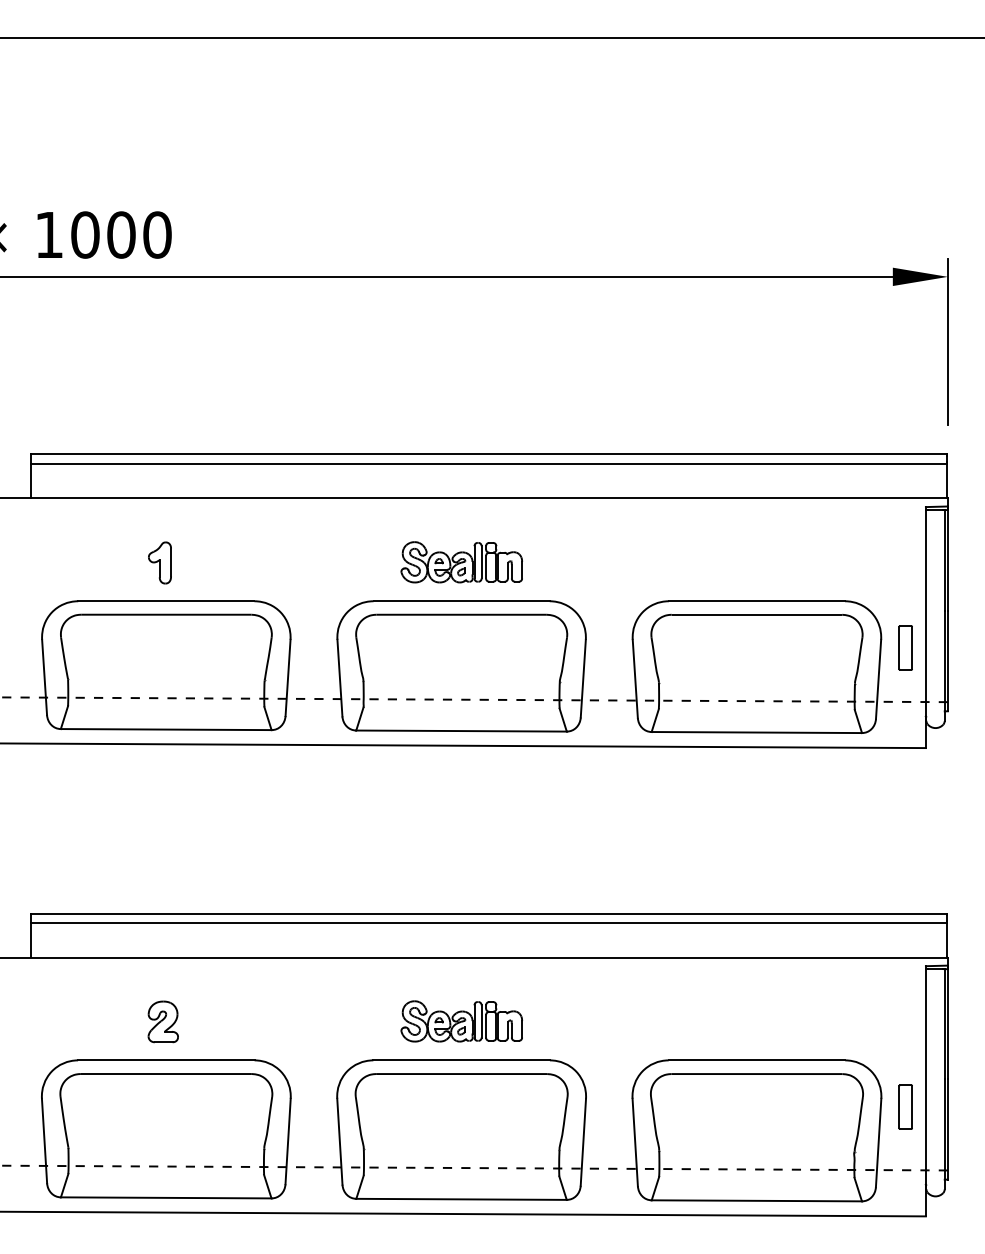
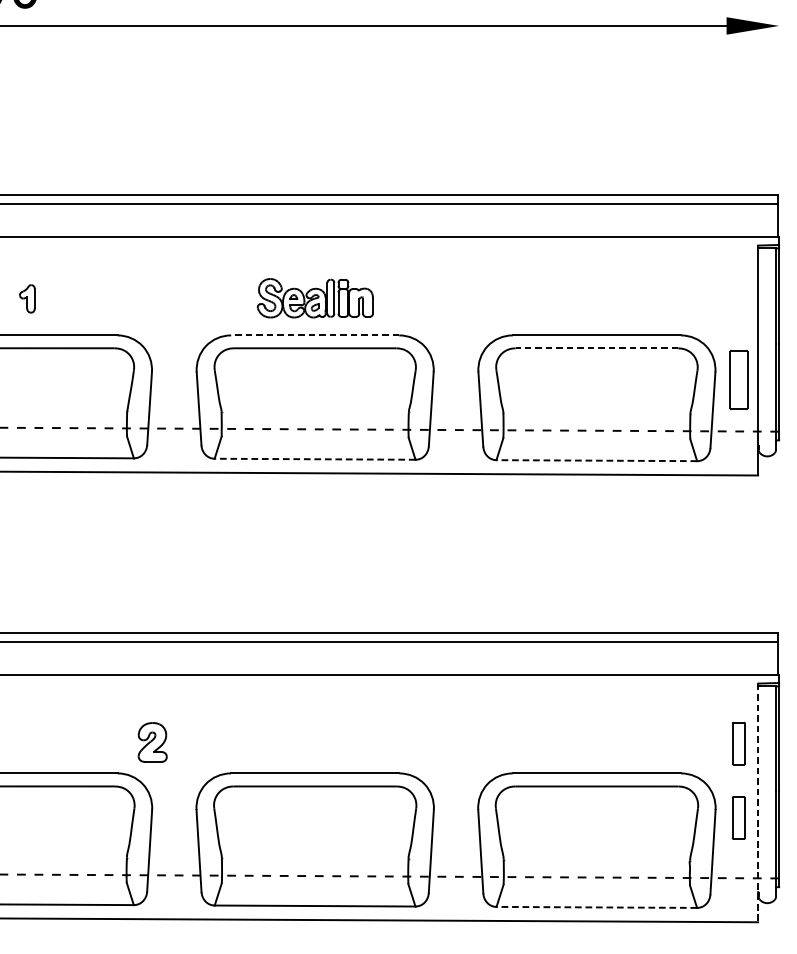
line: (947, 341) -> (778, 87), removed
part: (159, 562) -> (26, 298), size x0.7
line: (461, 601) -> (315, 335), solid -> dashed
line: (757, 614) -> (597, 348), solid -> dashed
part: (905, 647) -> (738, 379), size x1.4
line: (461, 731) -> (315, 459), solid -> dashed
line: (756, 732) -> (596, 460), solid -> dashed
part: (162, 1021) -> (151, 742), moved
part: (461, 1021) -> (315, 736), removed
part: (905, 1028) -> (738, 743), added
line: (925, 1091) -> (757, 803), solid -> dashed
line: (756, 1200) -> (596, 907), solid -> dashed

